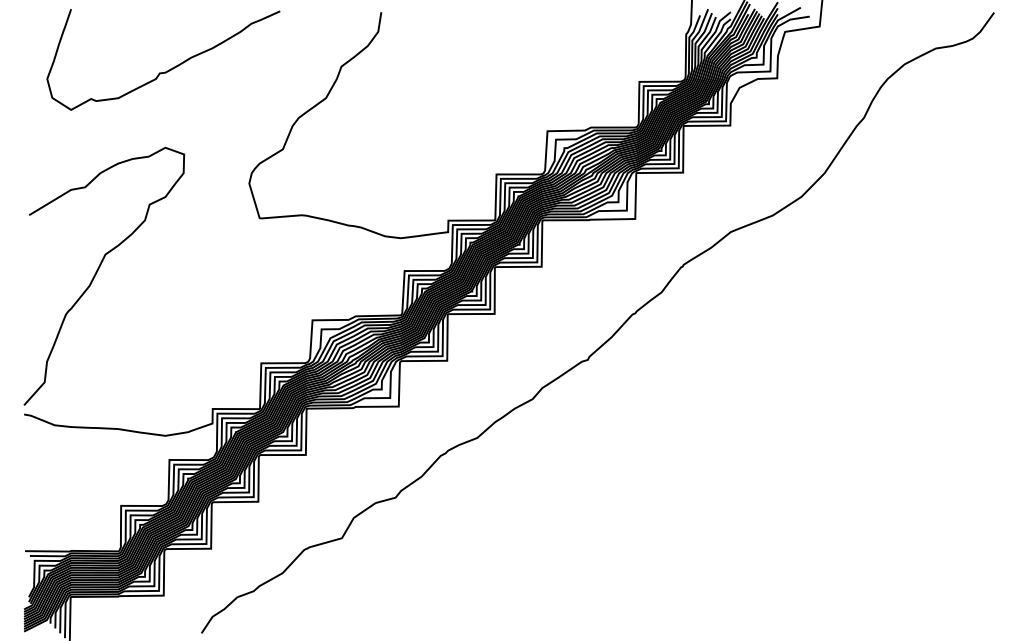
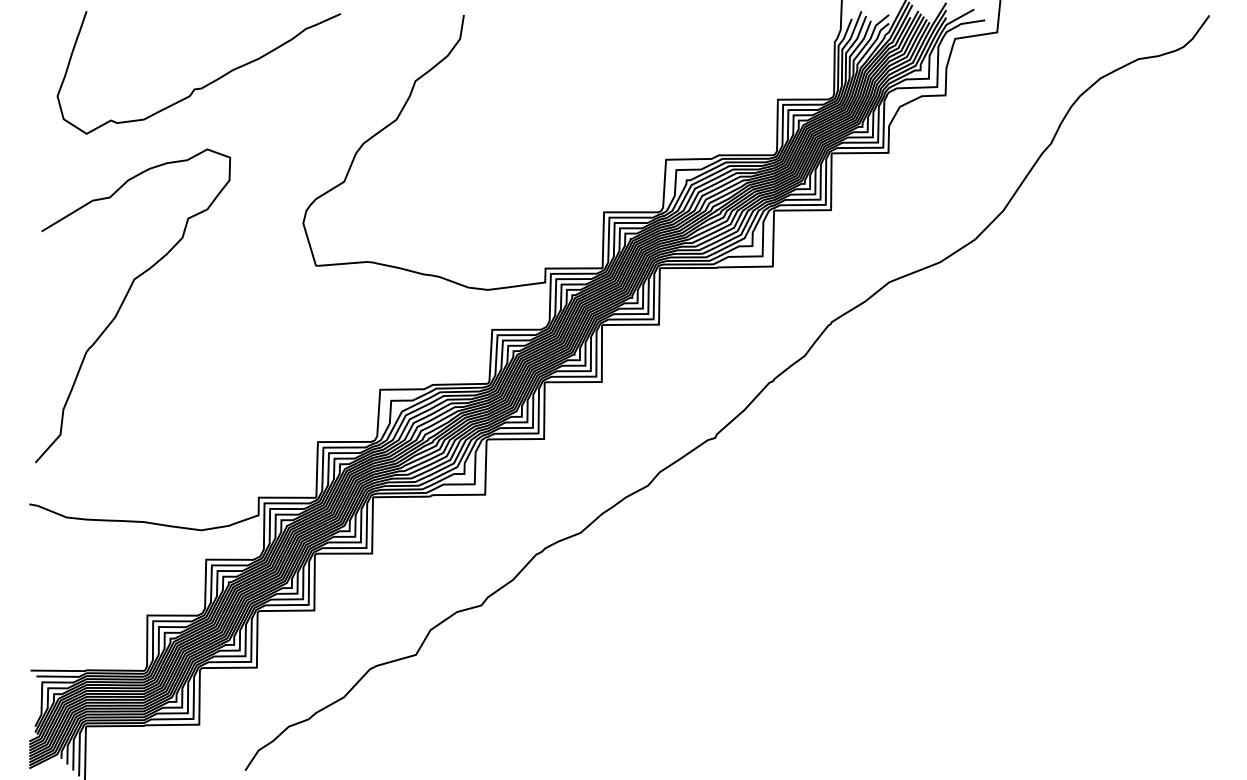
curve: (97, 272) -> (124, 301), moved

